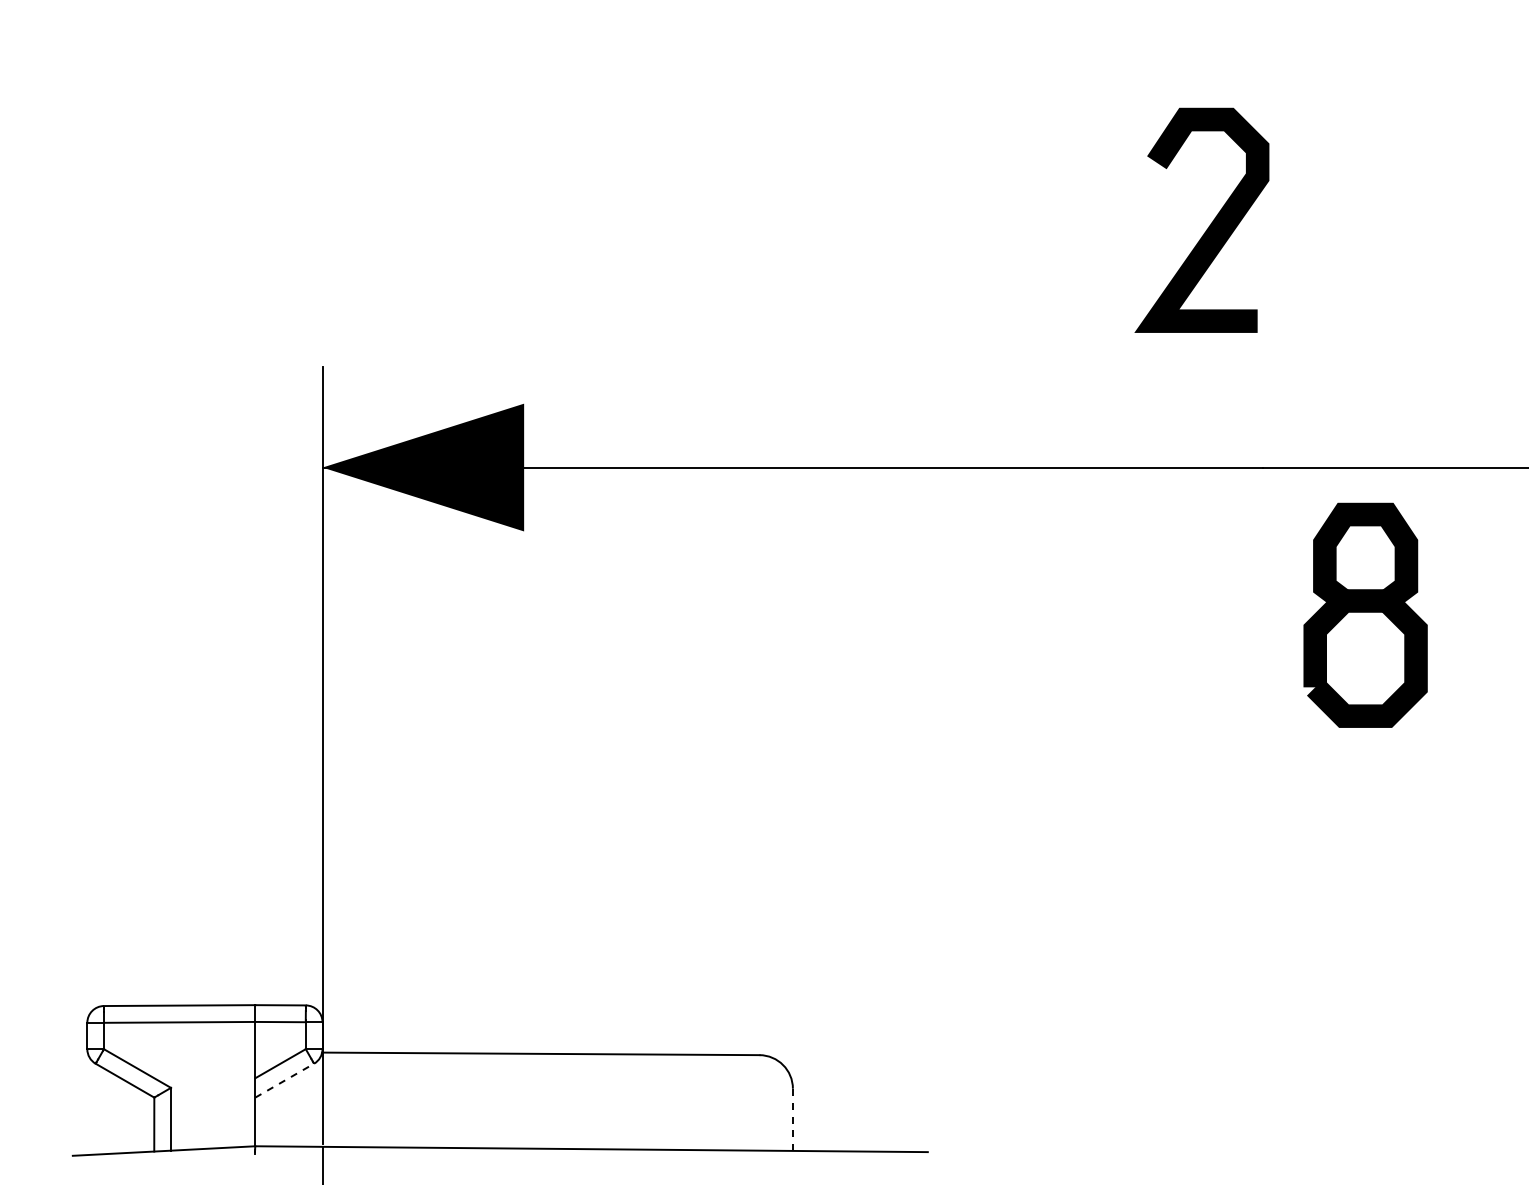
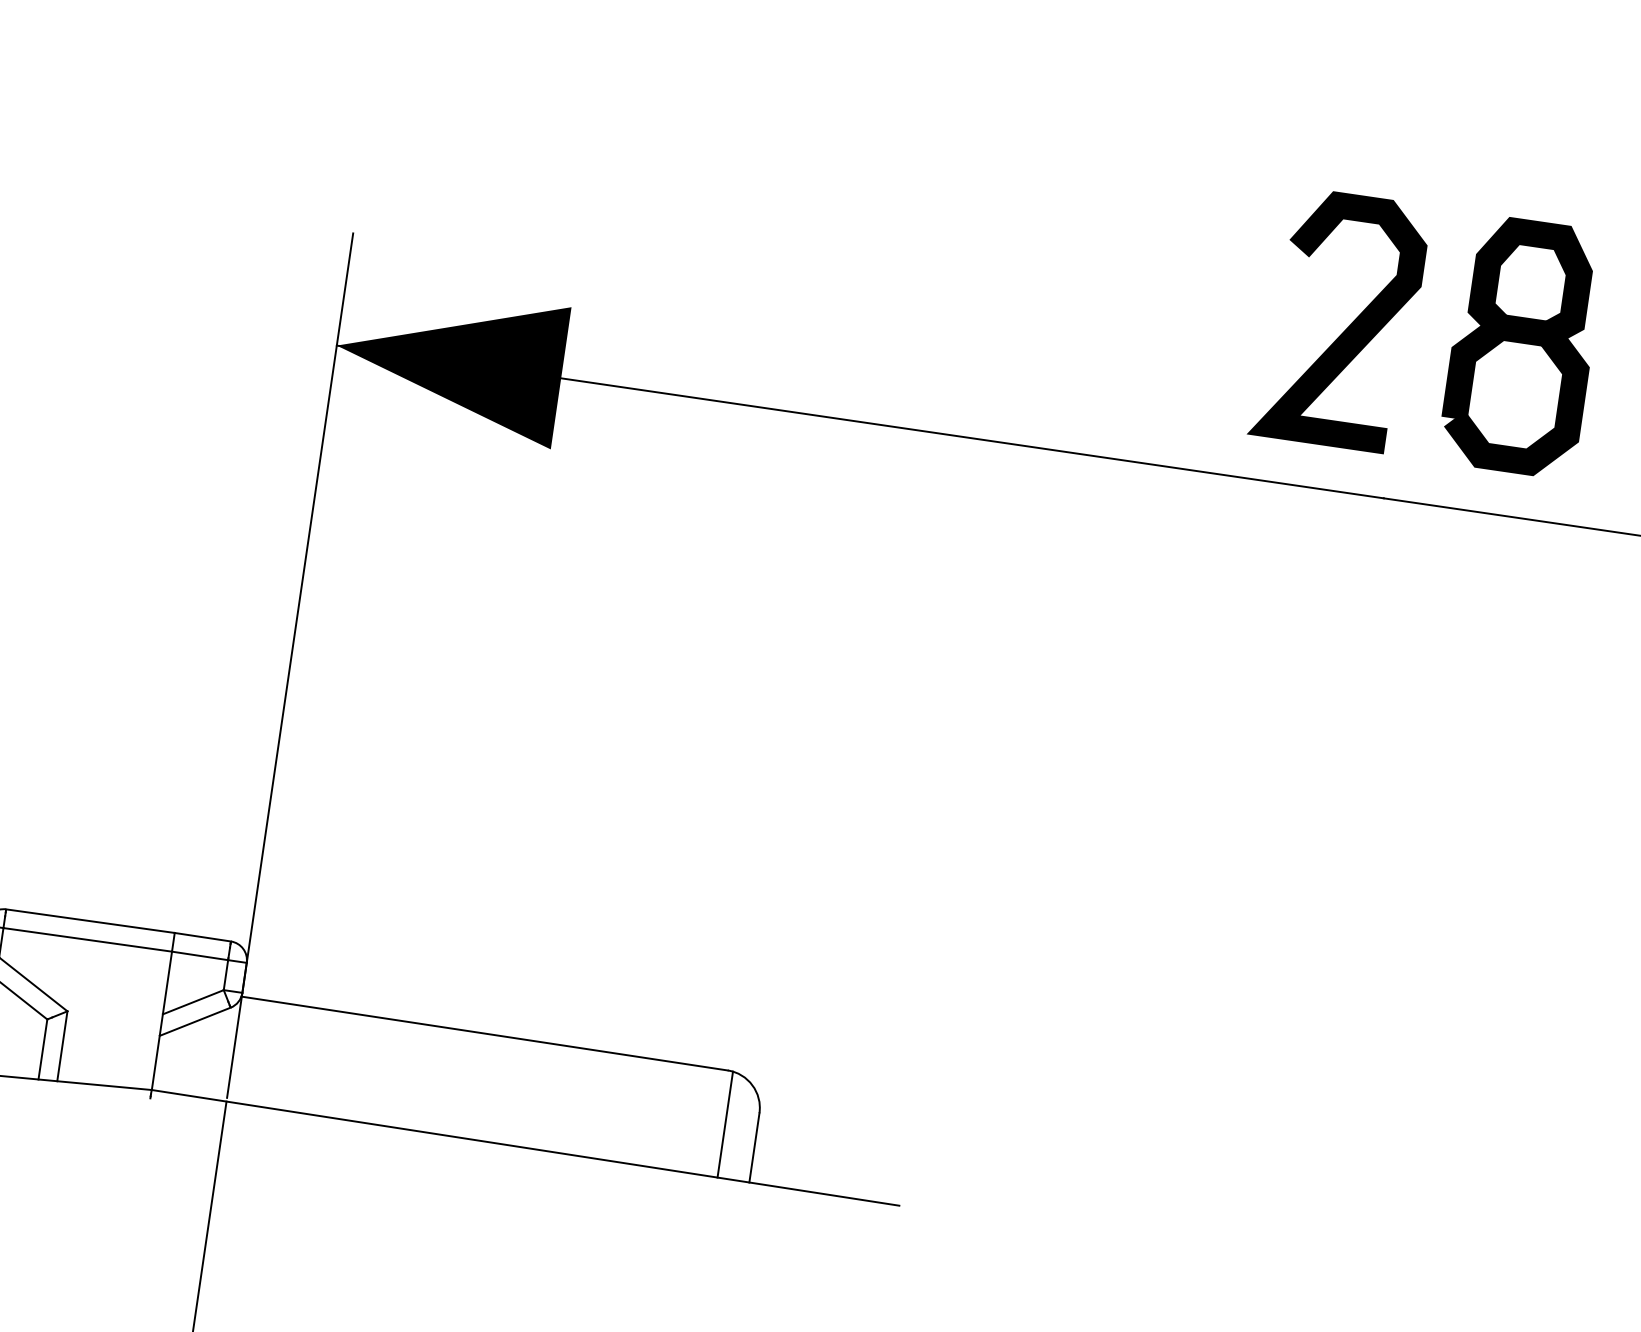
curve: (1210, 223) -> (1349, 324), moved
part: (1365, 614) -> (1522, 345), moved
line: (284, 1080) -> (194, 1021), dashed -> solid
line: (764, 1102) -> (725, 1123), added
line: (792, 1119) -> (754, 1147), dashed -> solid

